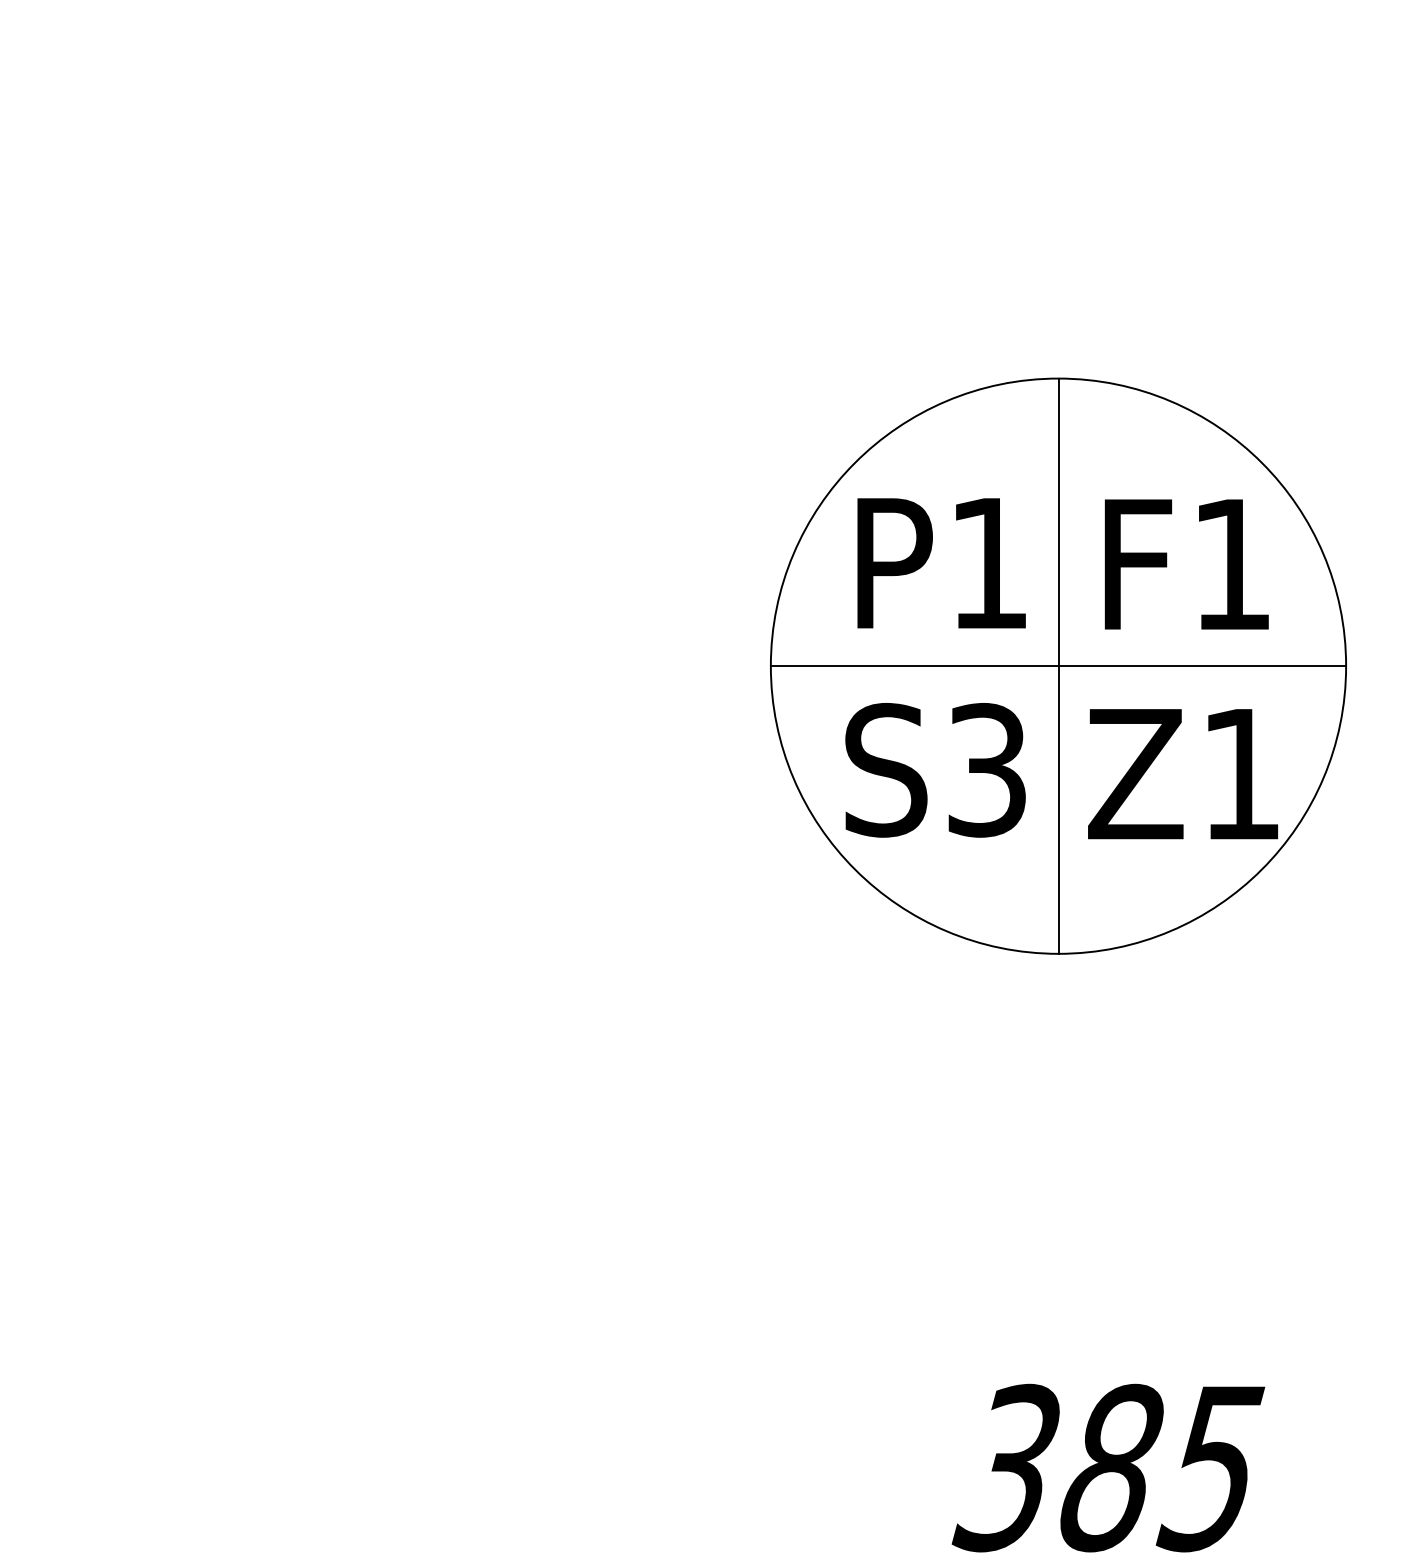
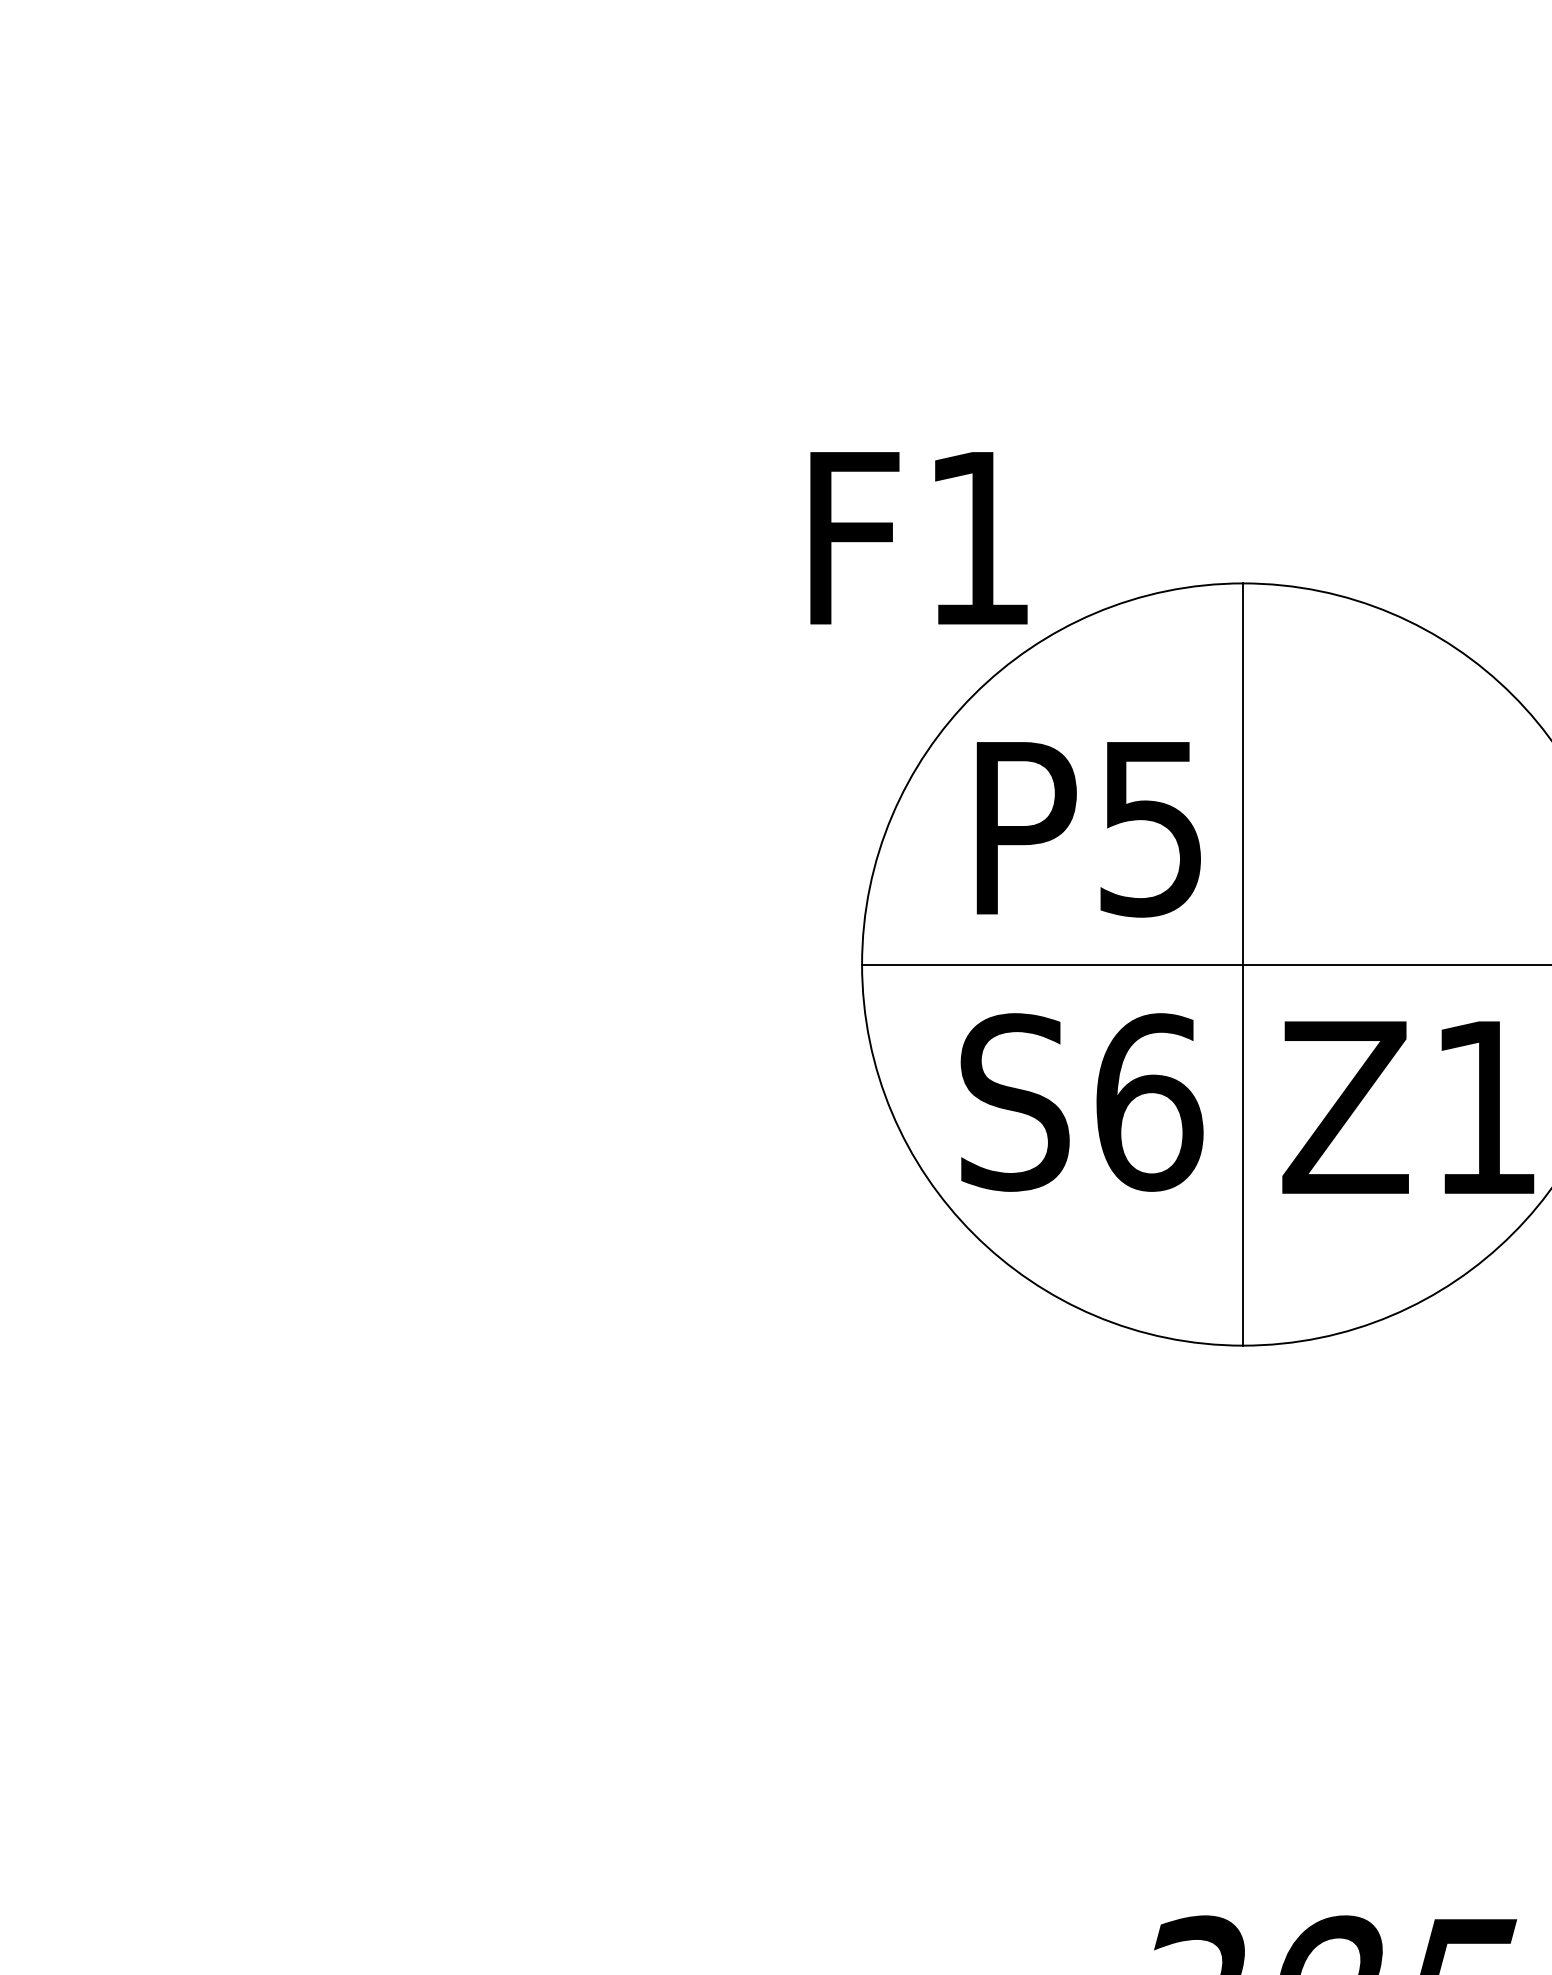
text: (988, 564) -> (1150, 829), P1 -> P5
text: (1186, 564) -> (918, 538), moved
text: (987, 770) -> (1149, 1102), S3 -> S6

